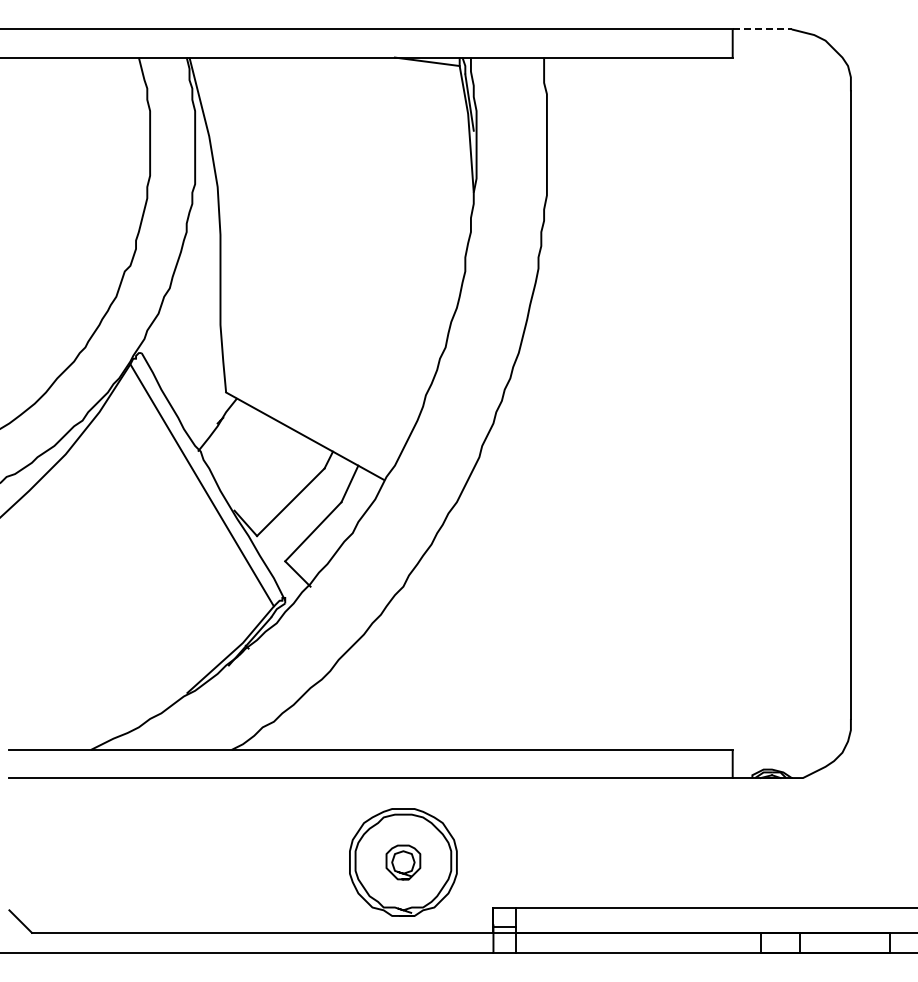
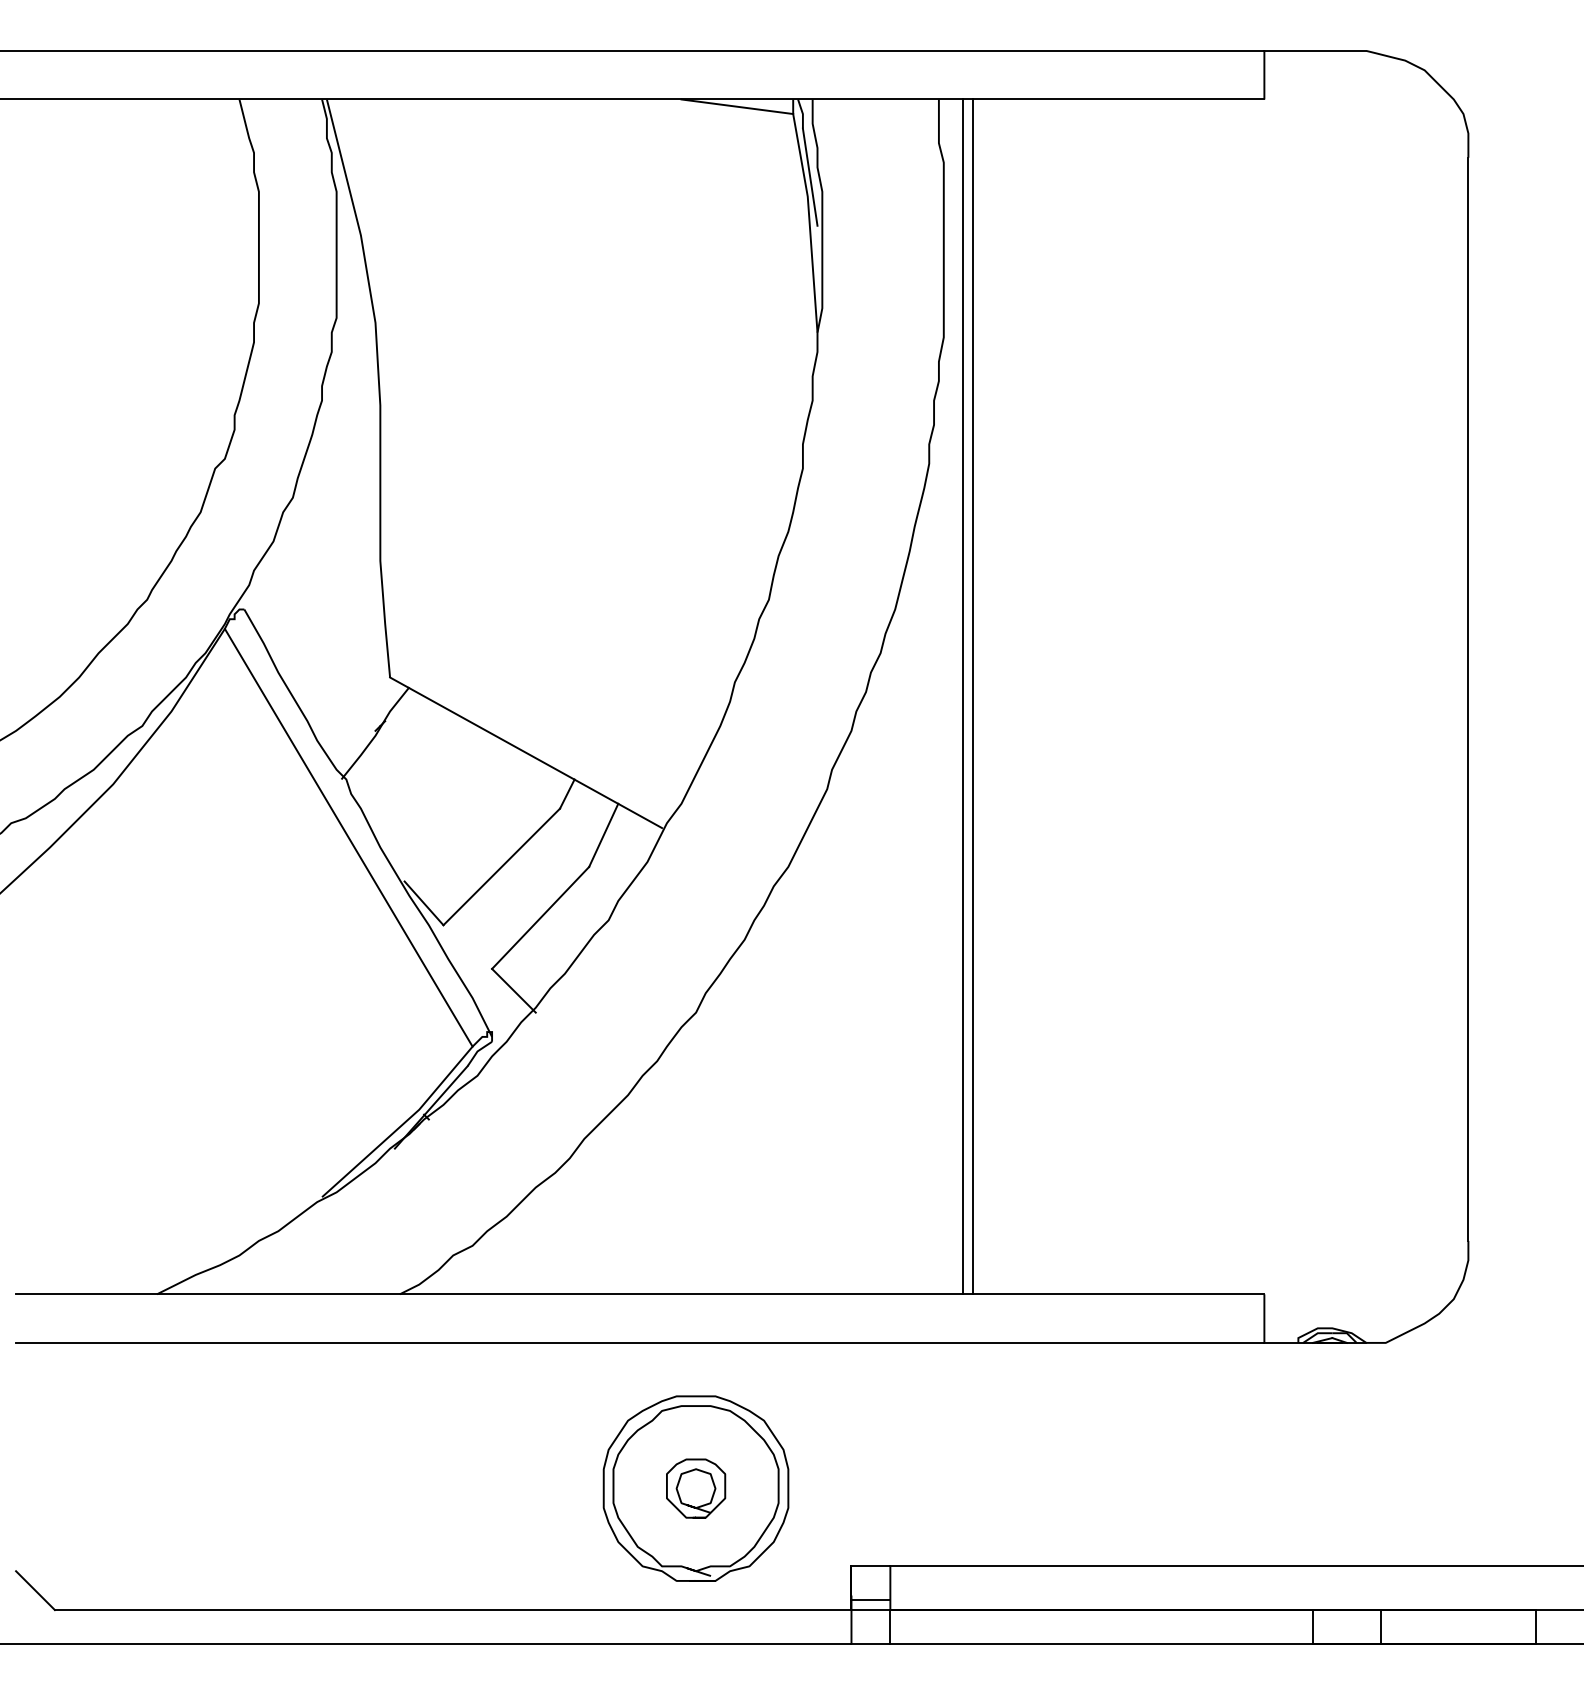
line: (762, 29) -> (1315, 50), dashed -> solid
line: (558, 403) -> (963, 696), added
line: (563, 403) -> (972, 696), added

